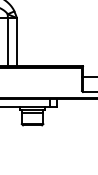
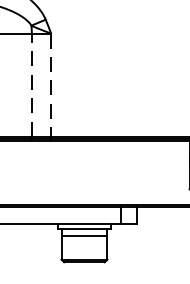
line: (7, 41) -> (31, 83), solid -> dashed
line: (16, 42) -> (50, 85), solid -> dashed

